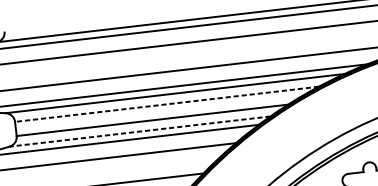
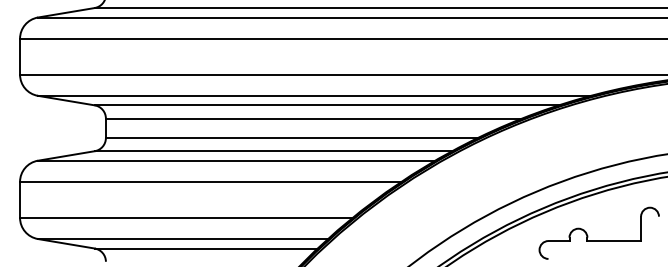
line: (166, 104) -> (313, 118), dashed -> solid
line: (140, 131) -> (273, 151), dashed -> solid

